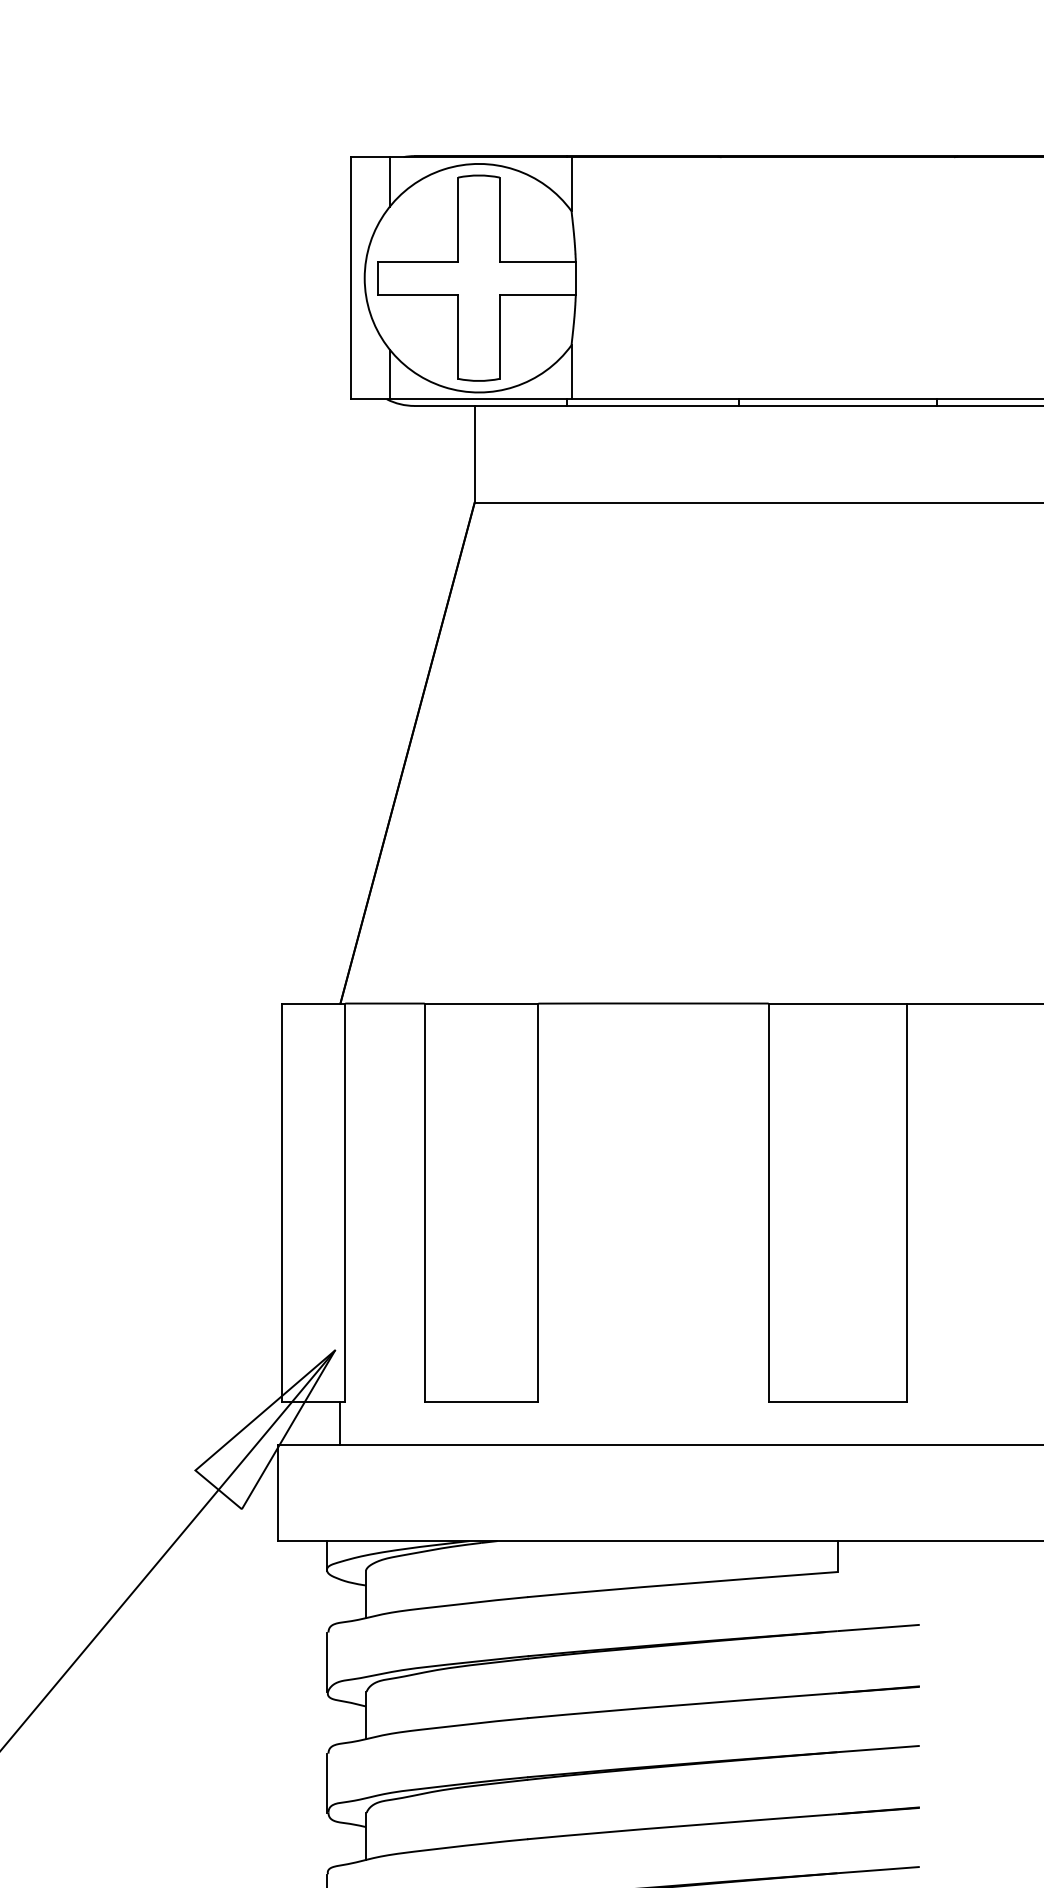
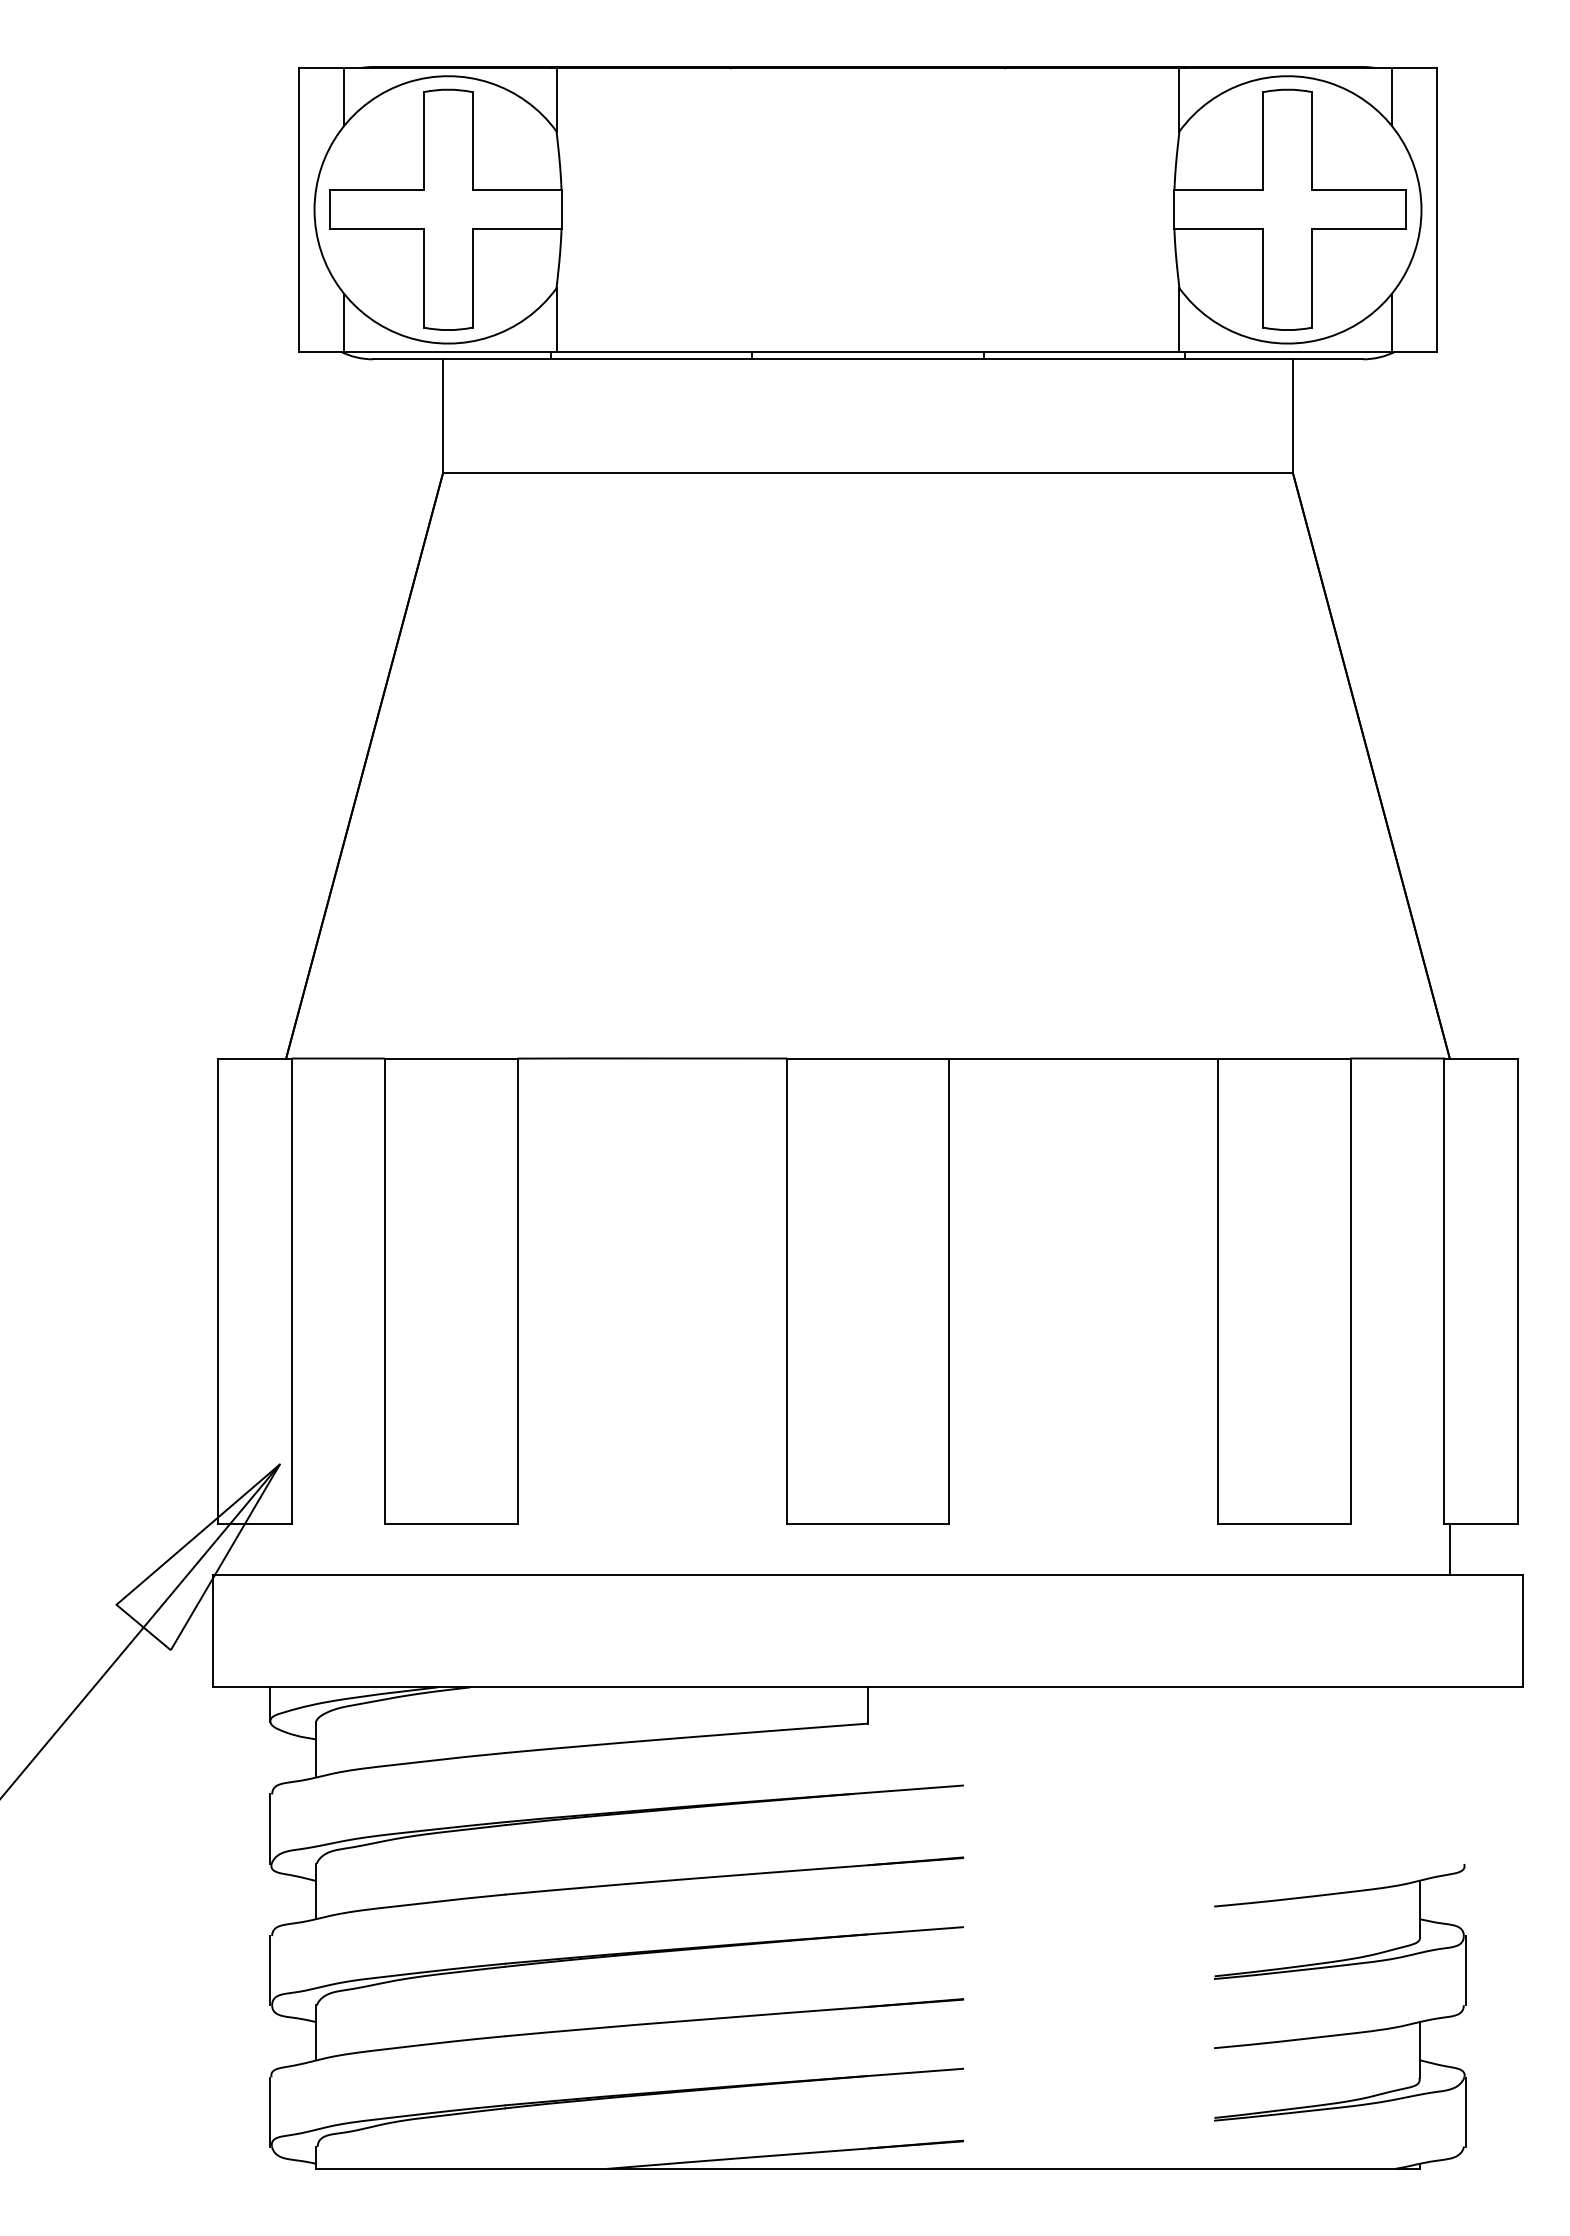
line: (340, 1423) -> (286, 1549), removed

